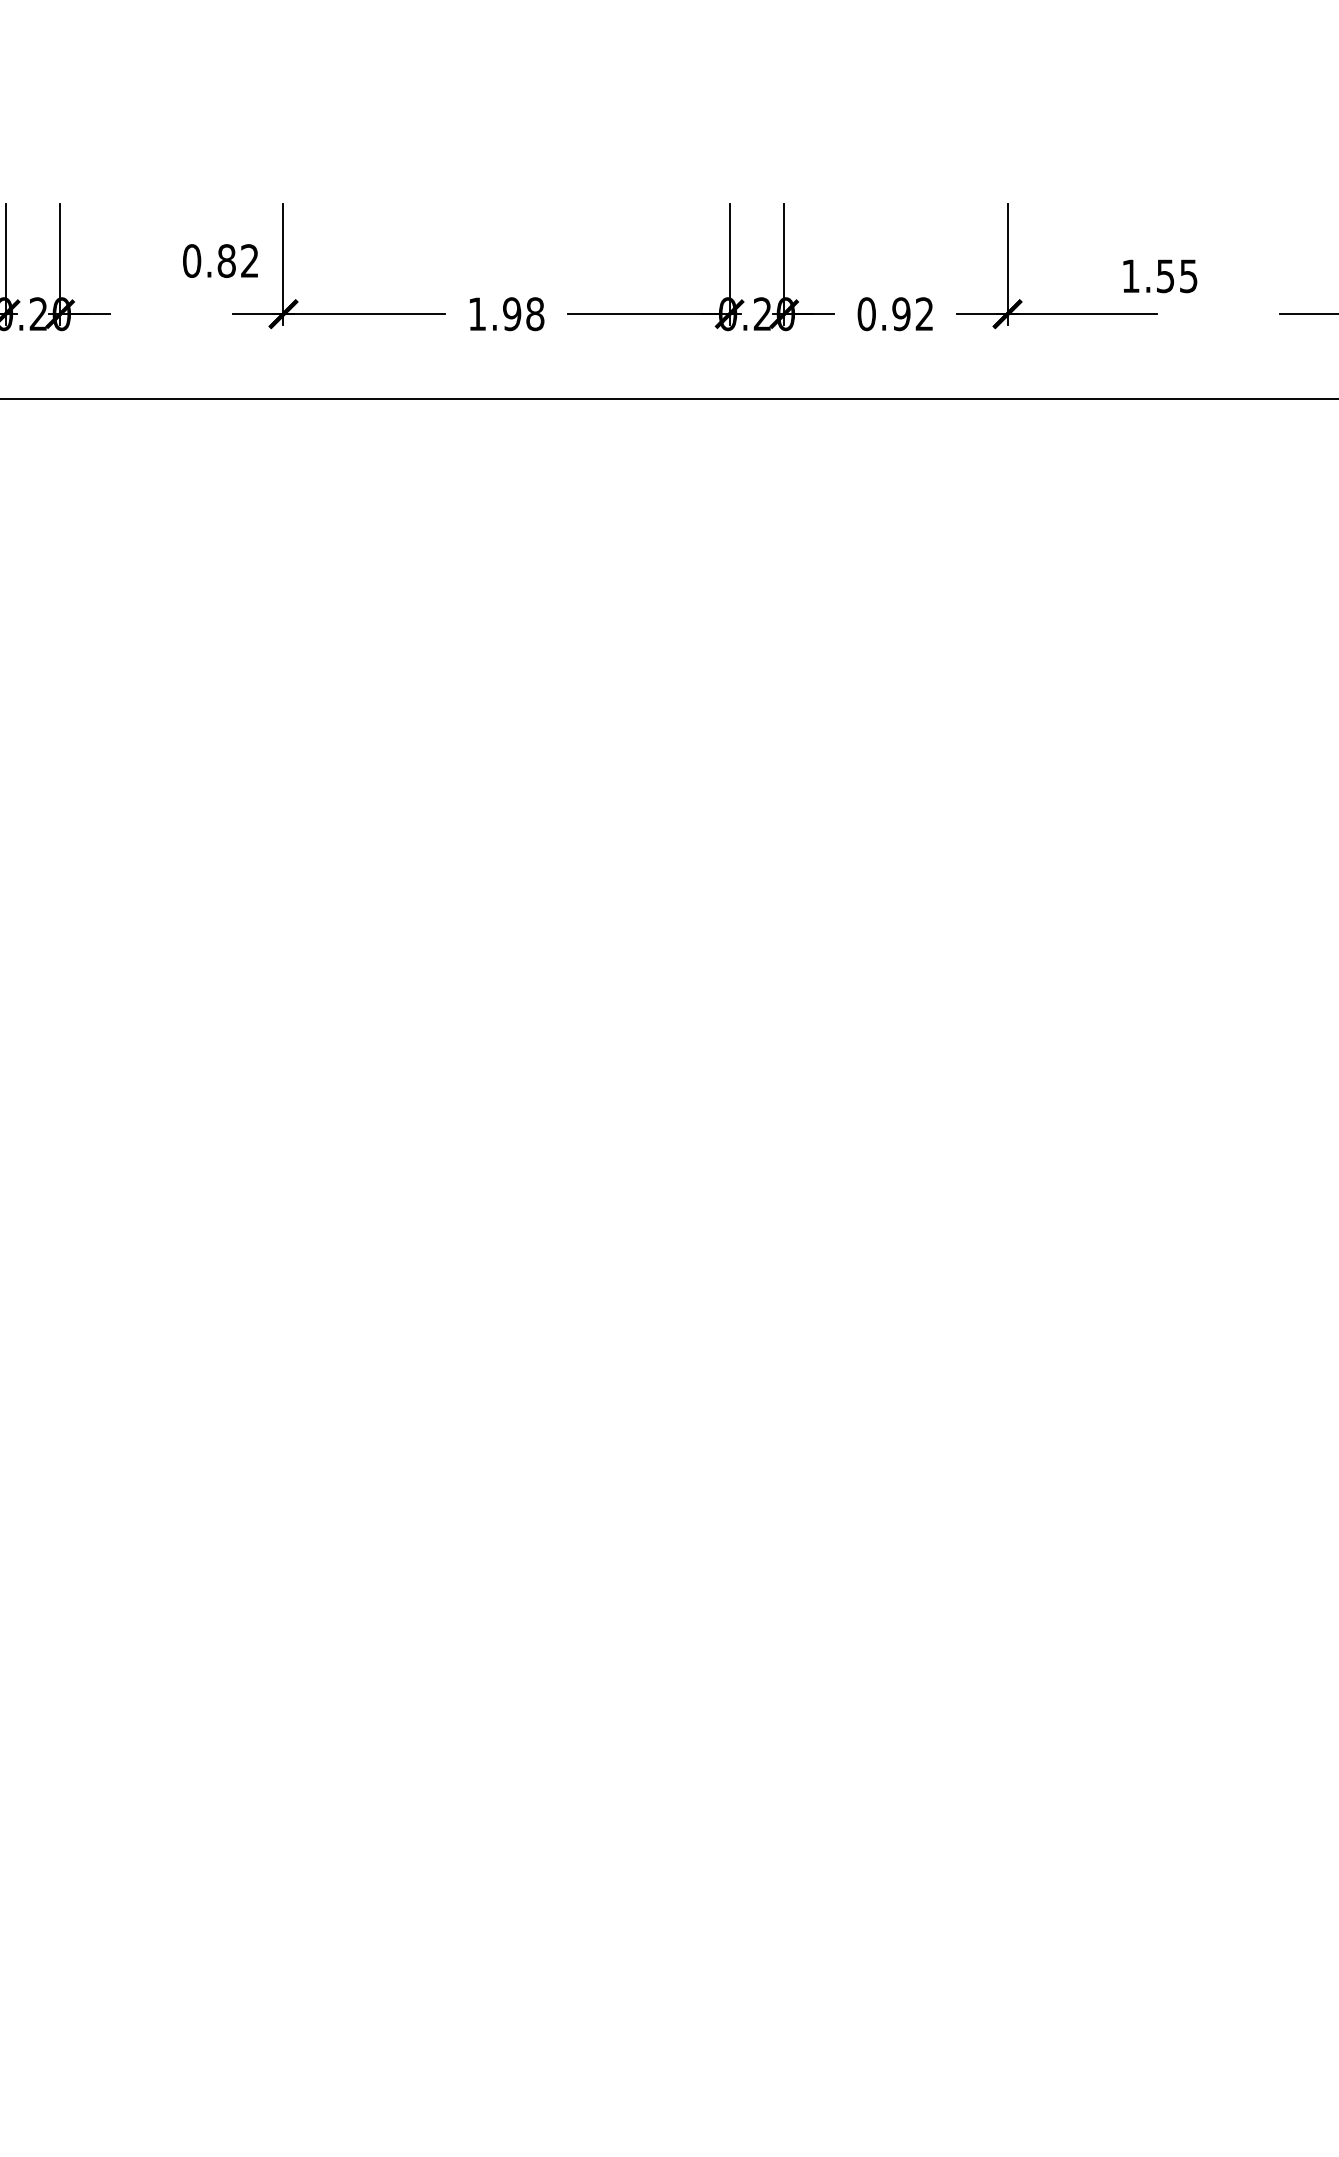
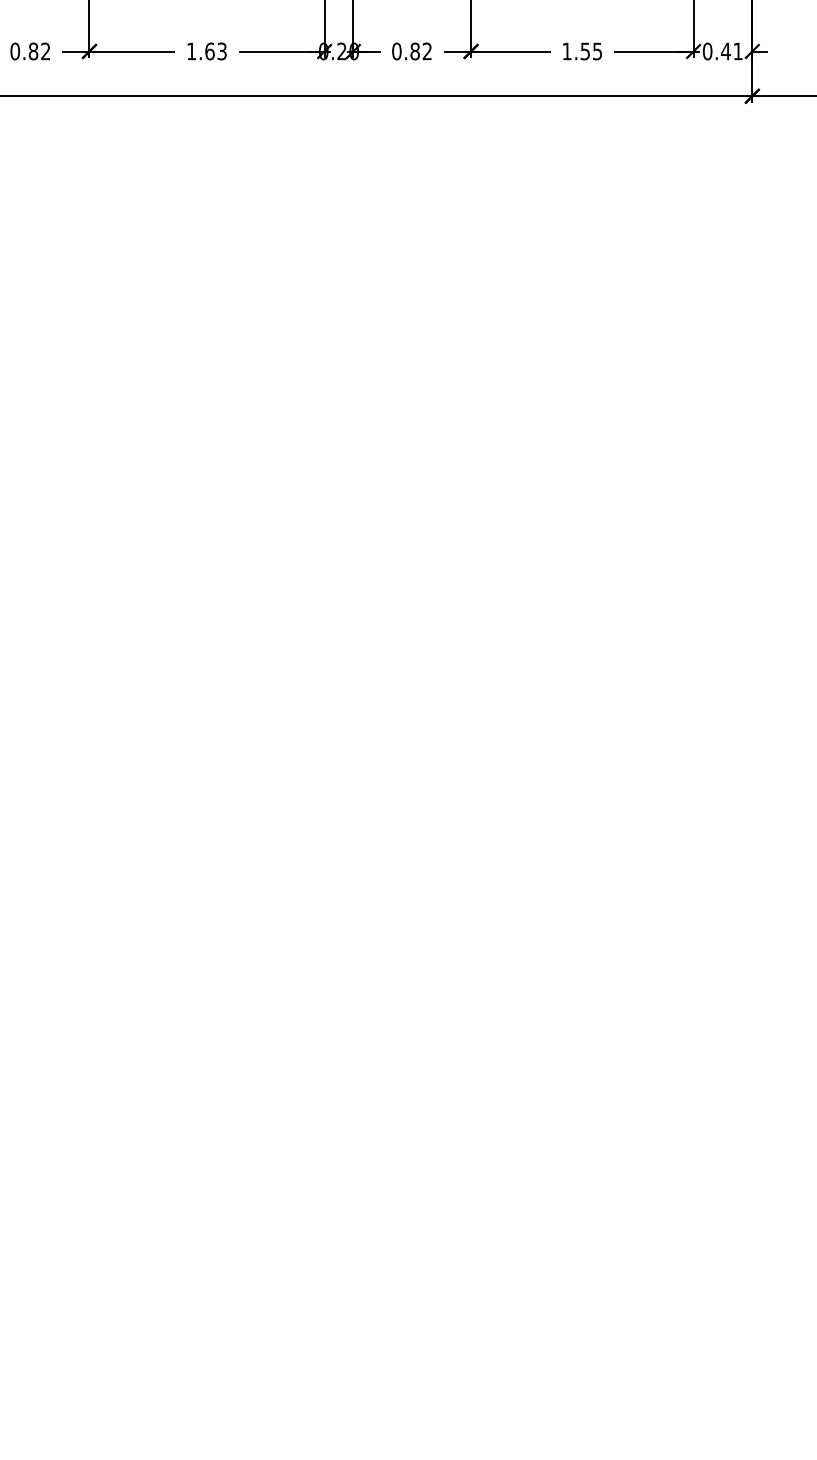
text: (219, 261) -> (29, 51), moved
text: (1160, 276) -> (582, 51), moved
text: (522, 314) -> (215, 51), 1.98 -> 1.63
text: (900, 314) -> (414, 51), 0.92 -> 0.82

